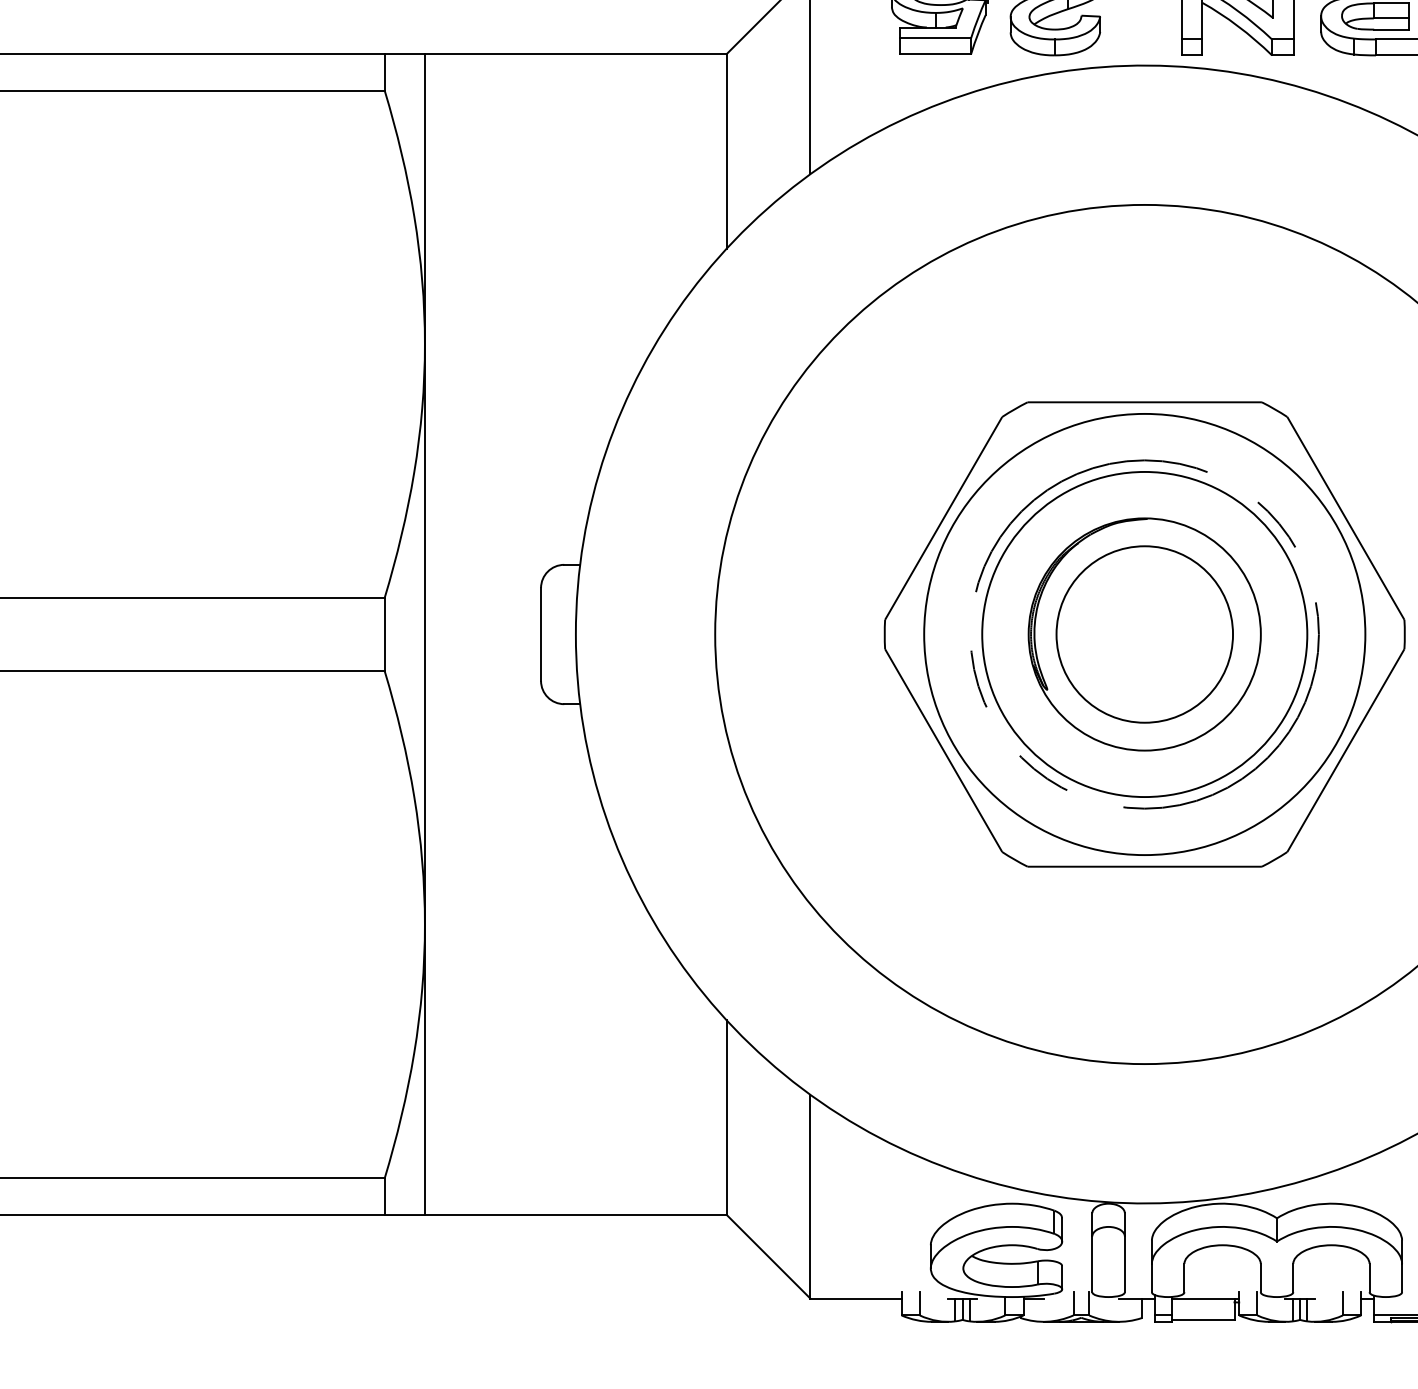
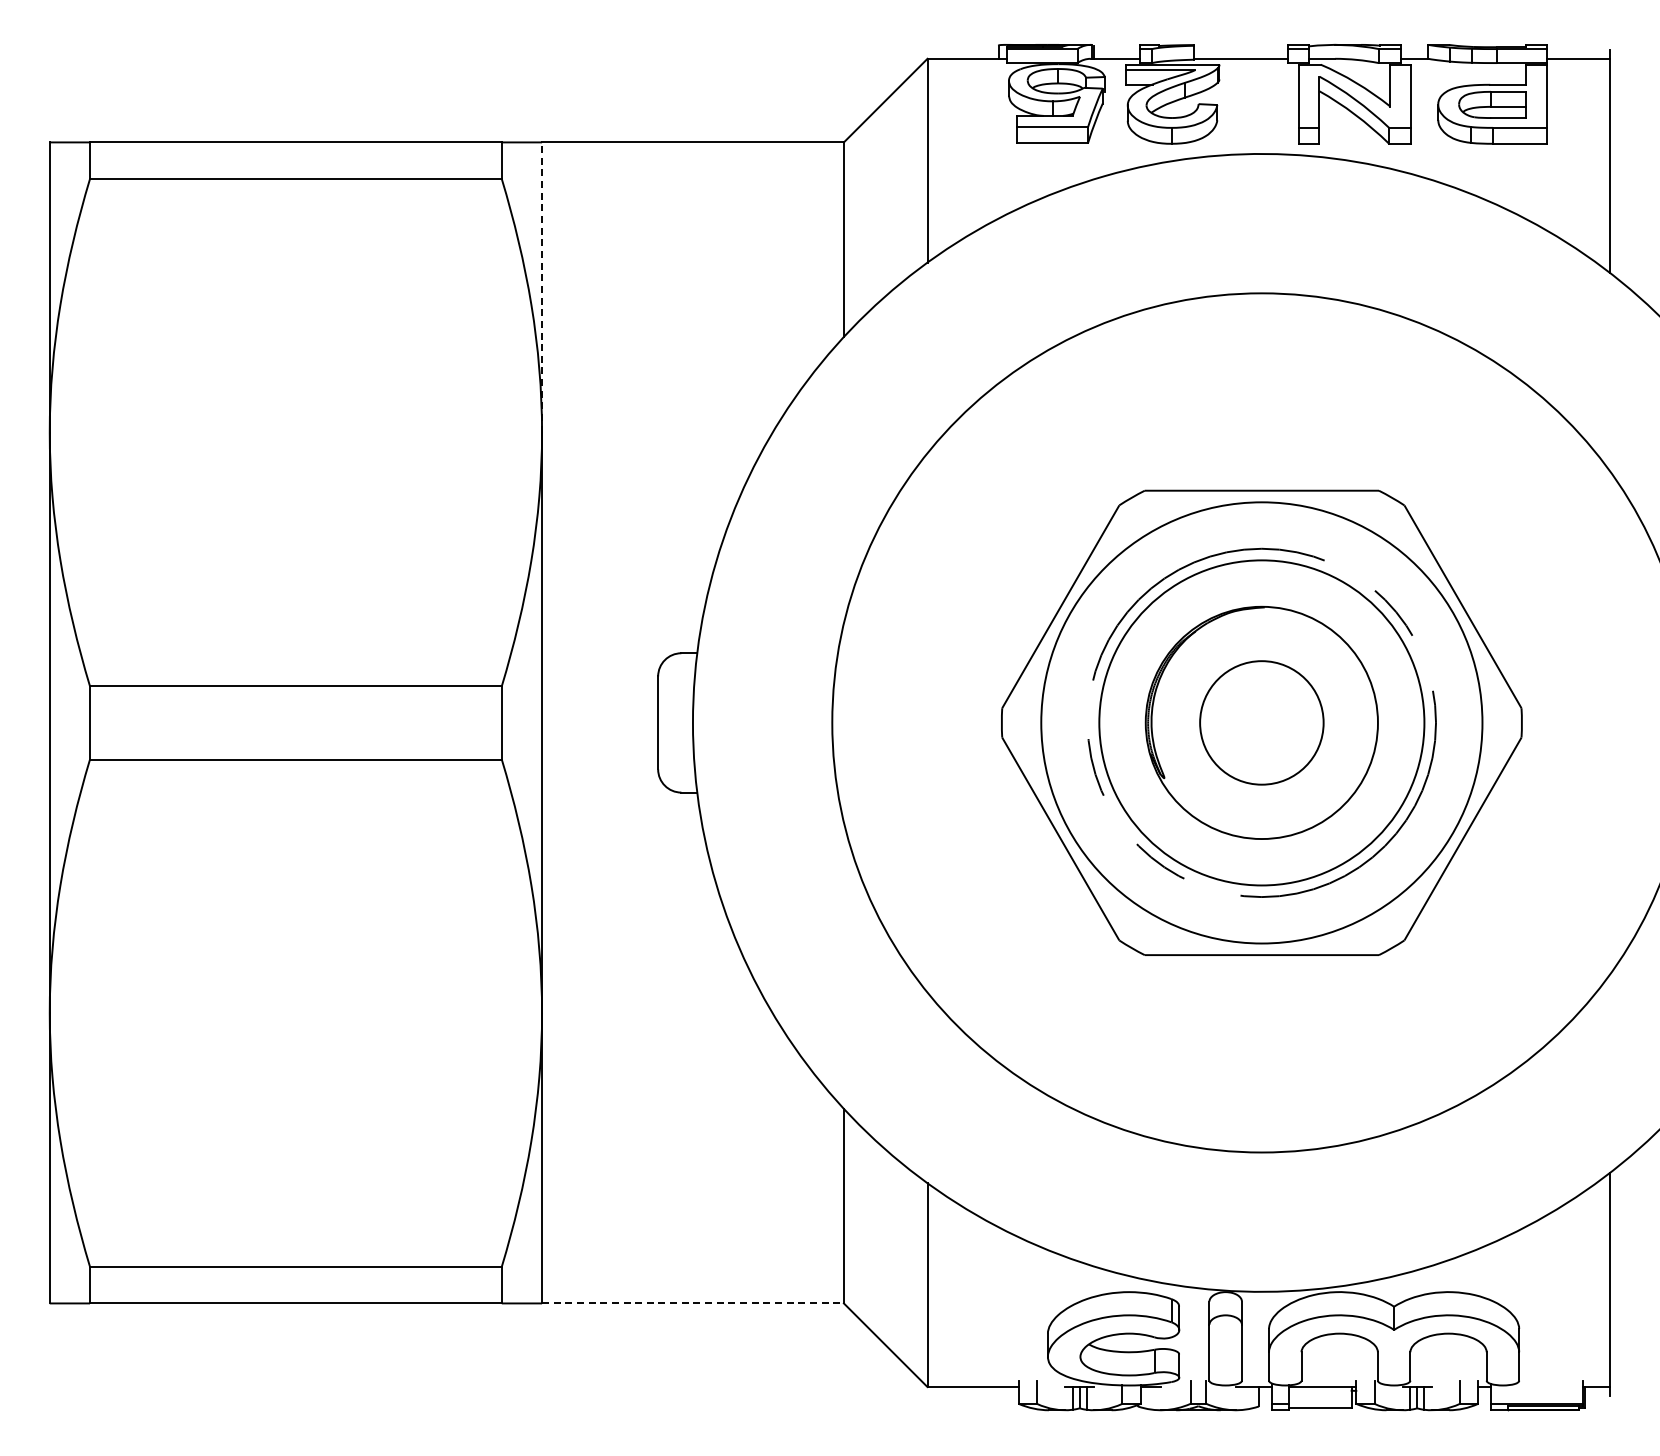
line: (425, 199) -> (542, 287), solid -> dashed
circle: (1144, 634) -> (1261, 722), size x0.7
line: (575, 1215) -> (692, 1303), solid -> dashed

